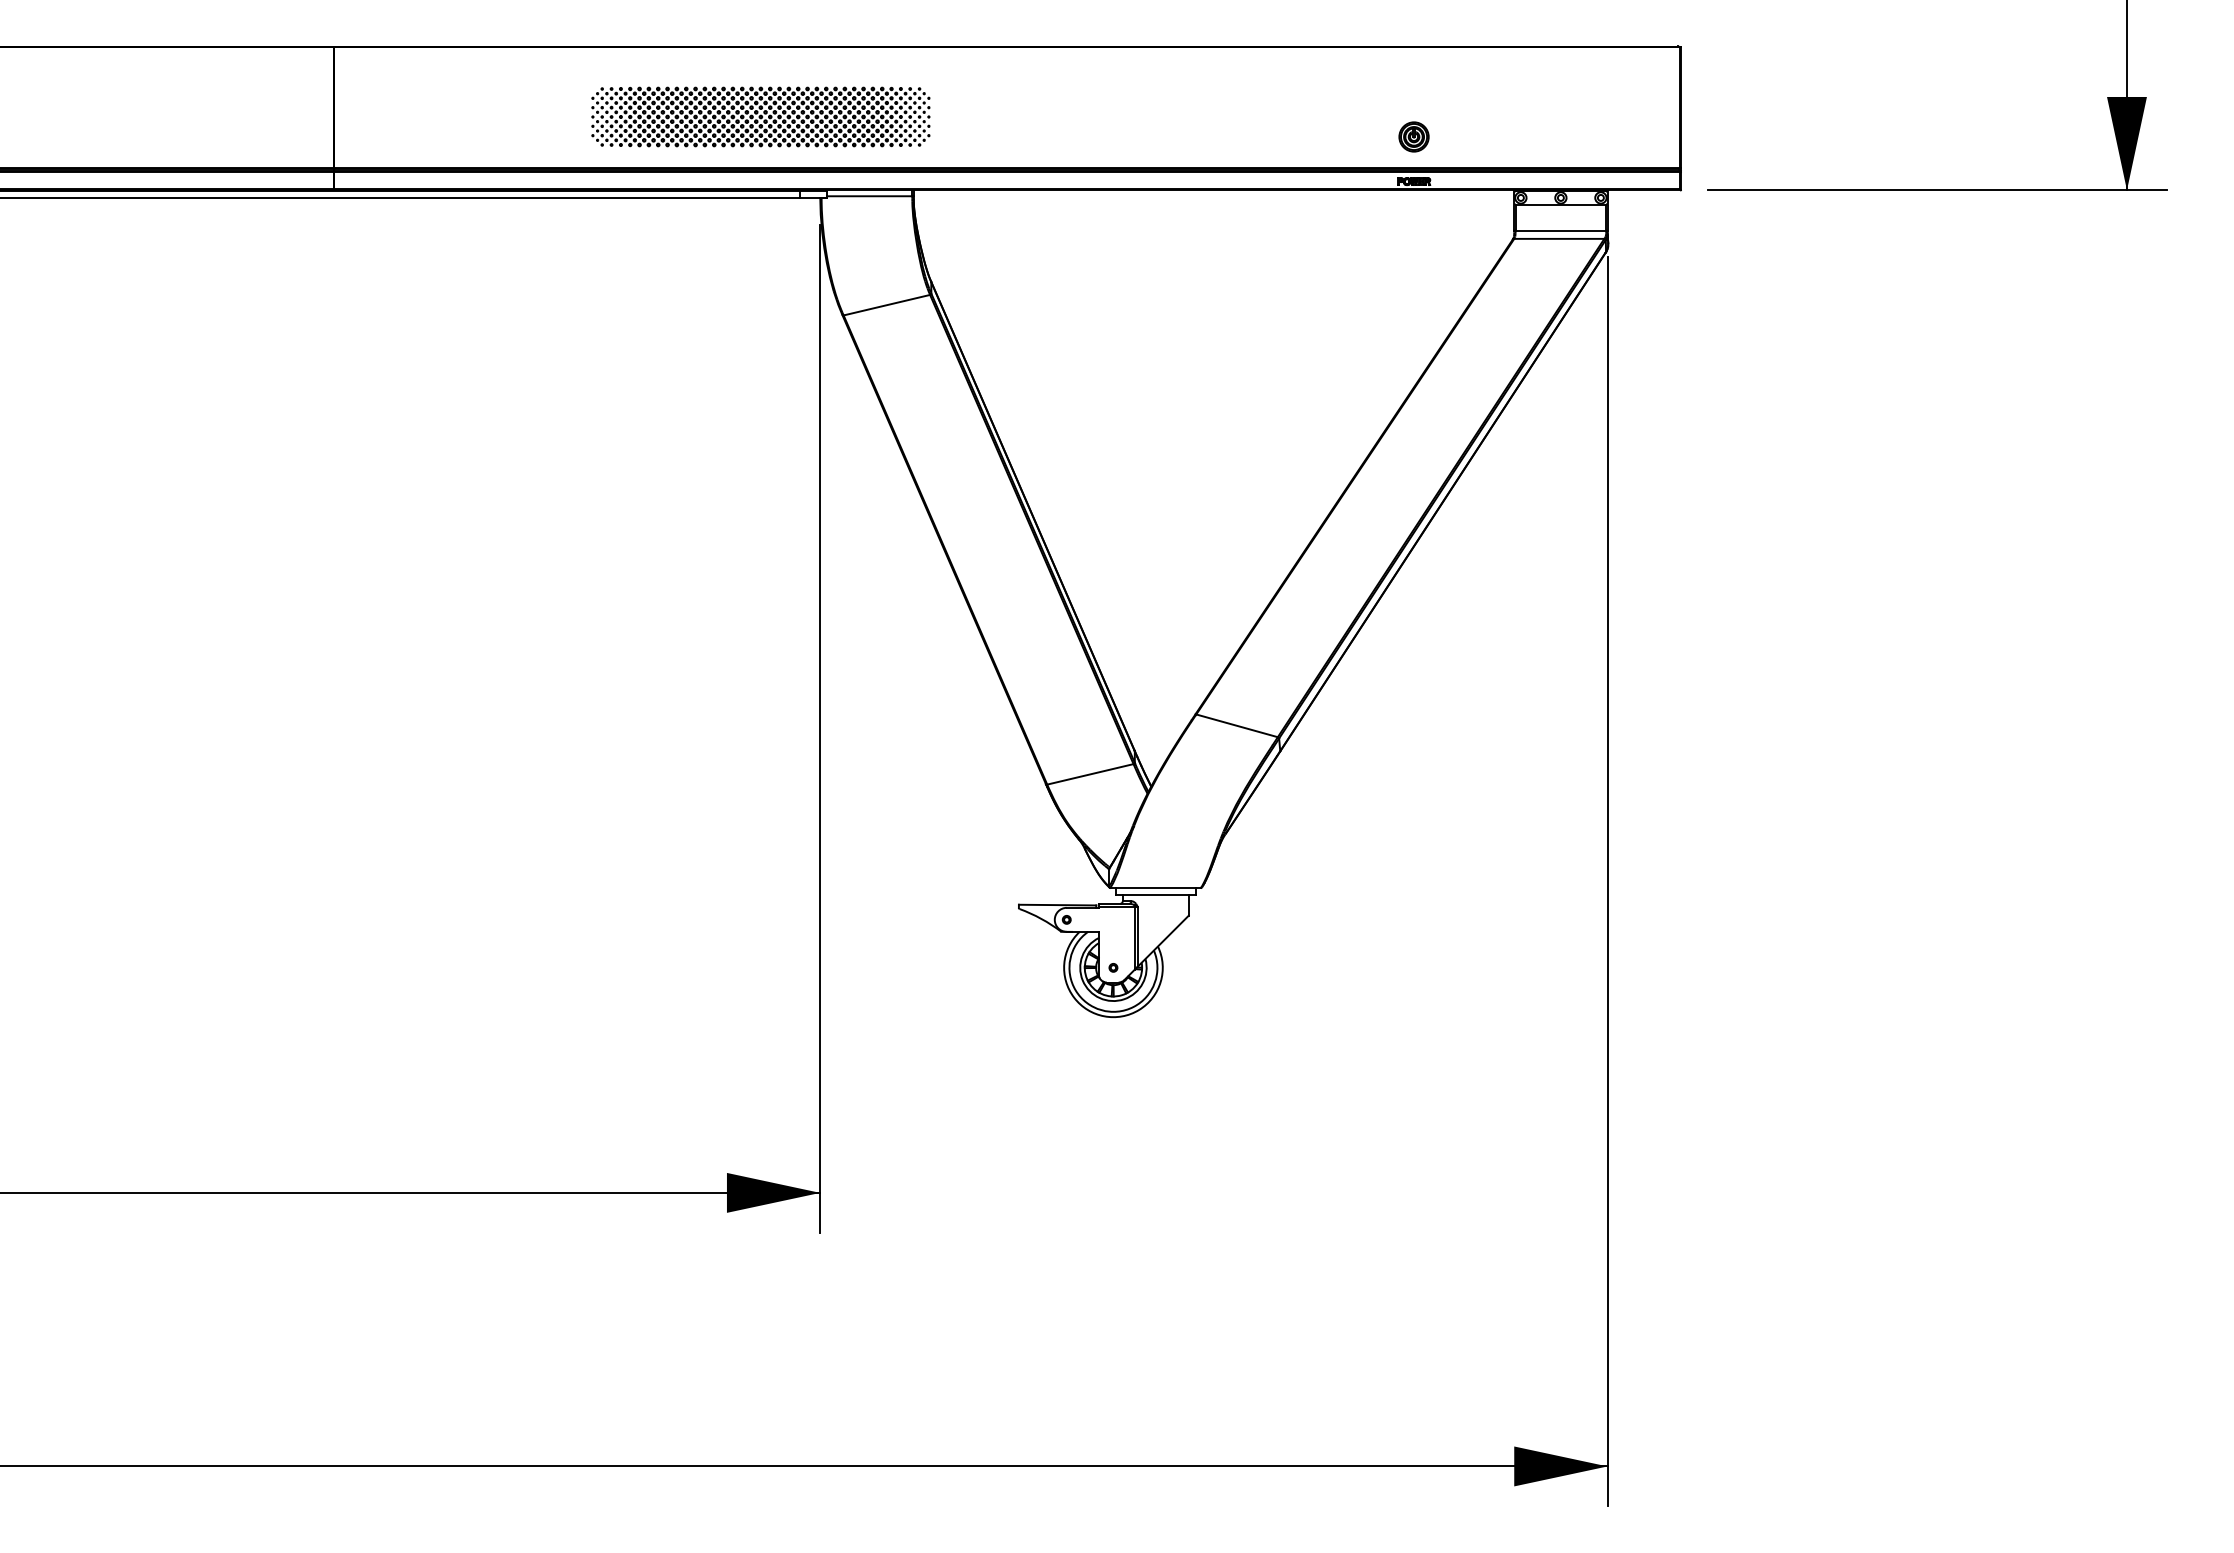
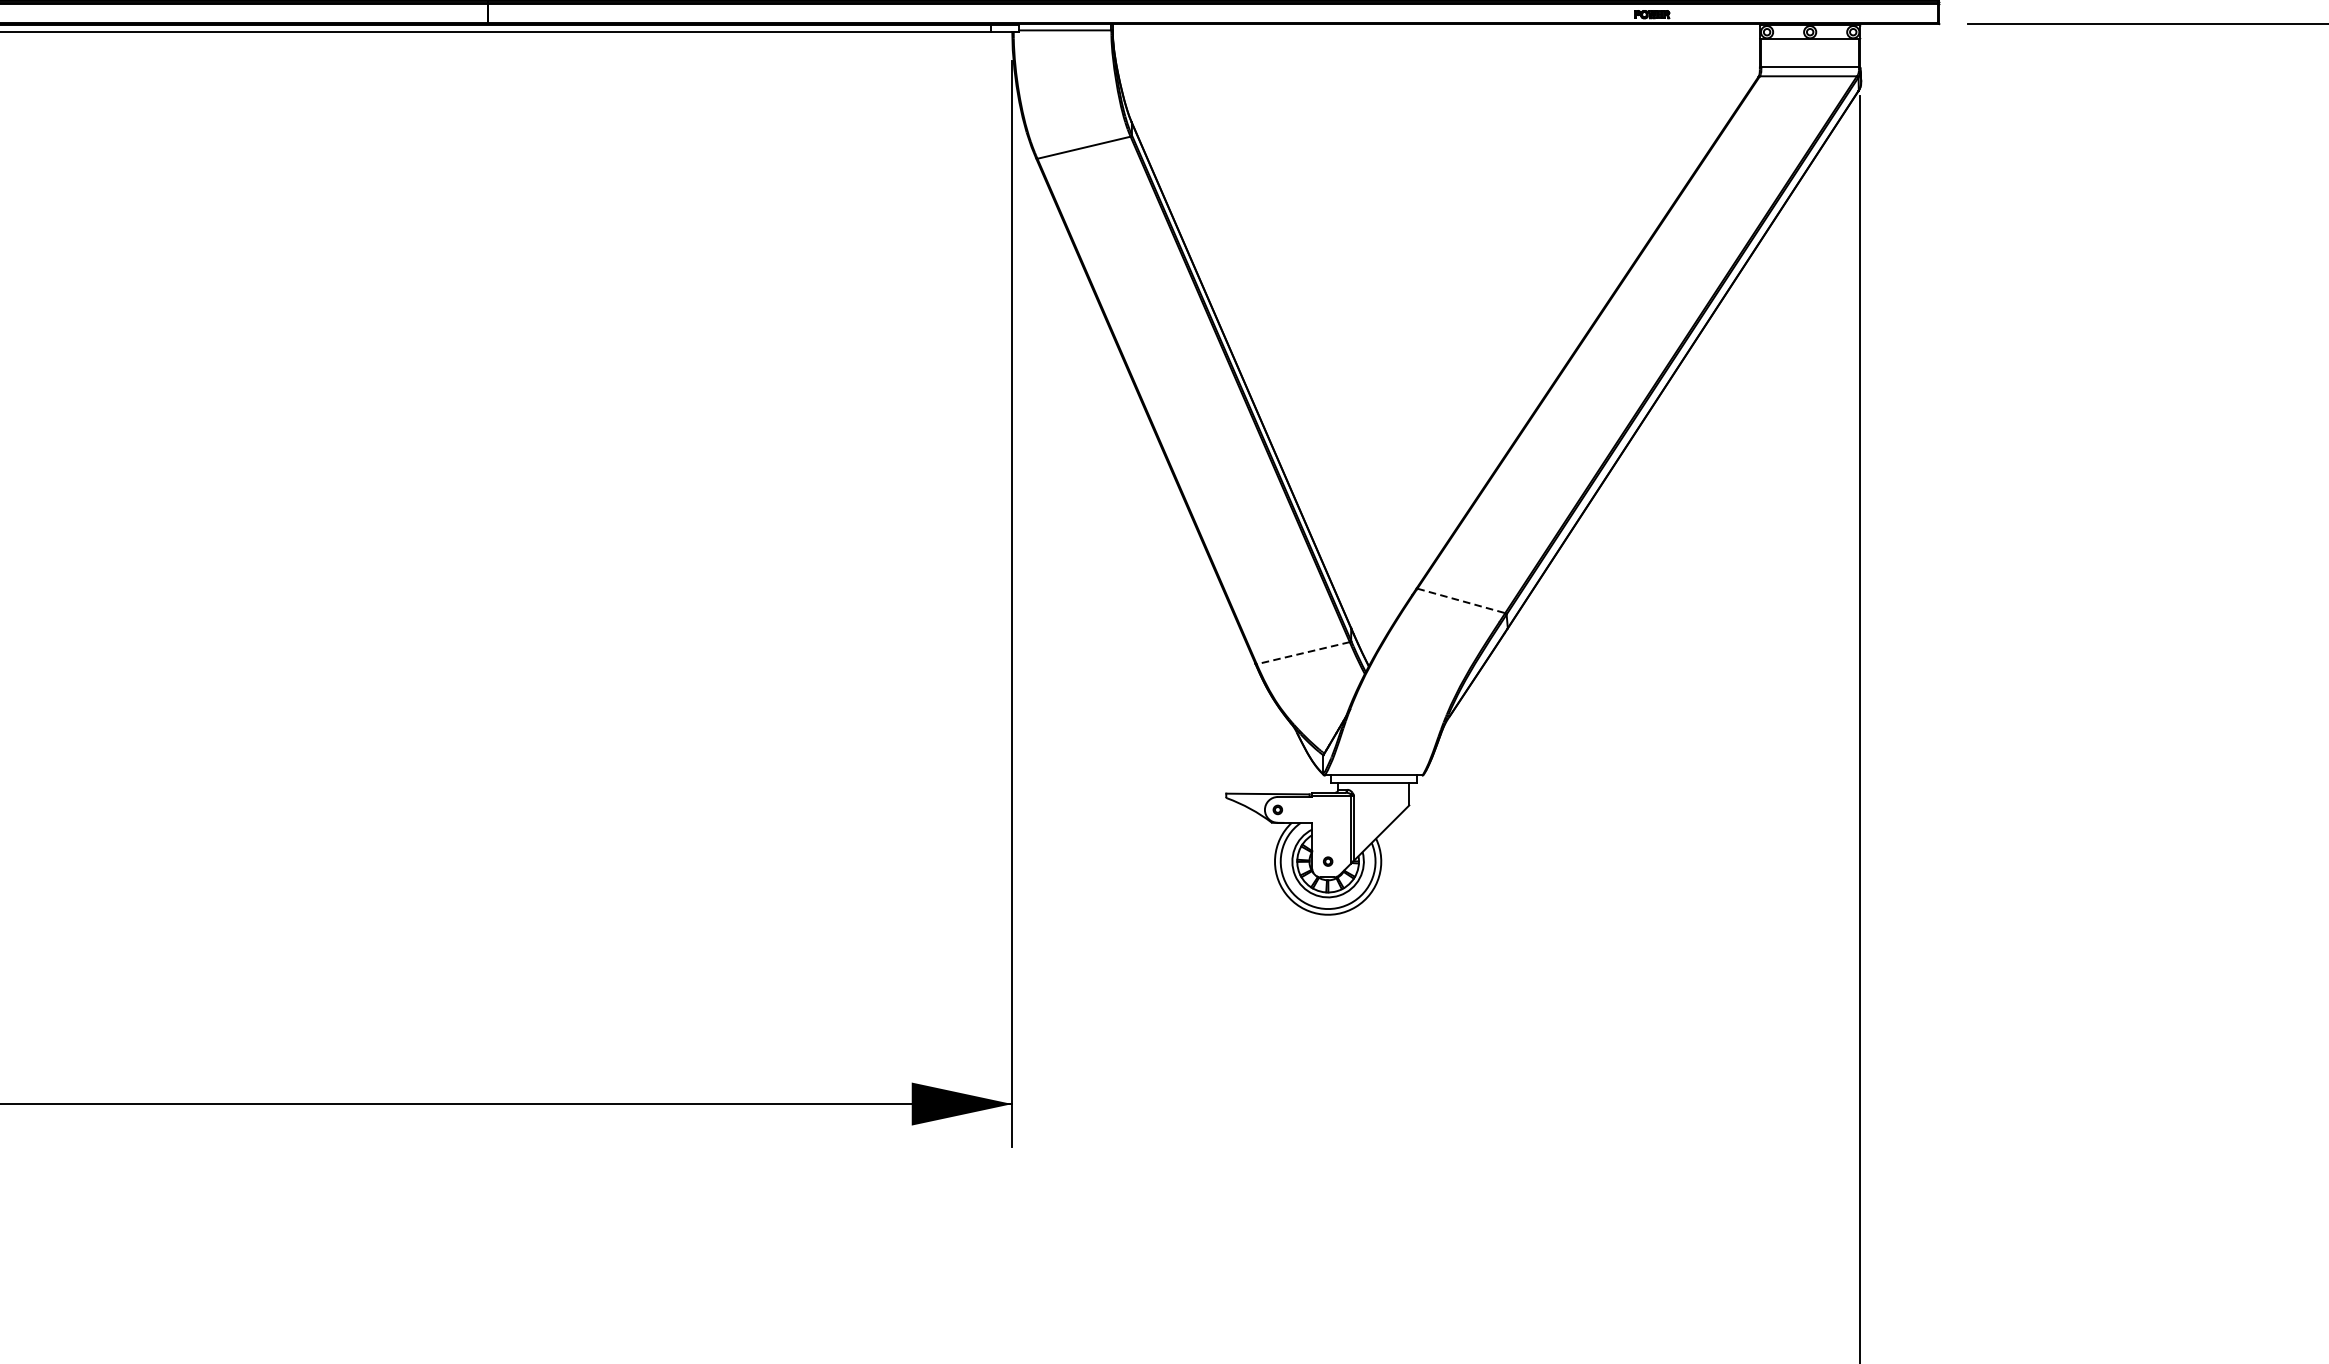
line: (1237, 725) -> (1461, 600), solid -> dashed
line: (1089, 774) -> (1302, 653), solid -> dashed

